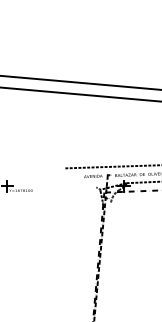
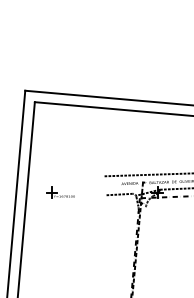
line: (81, 188) -> (119, 194), added

